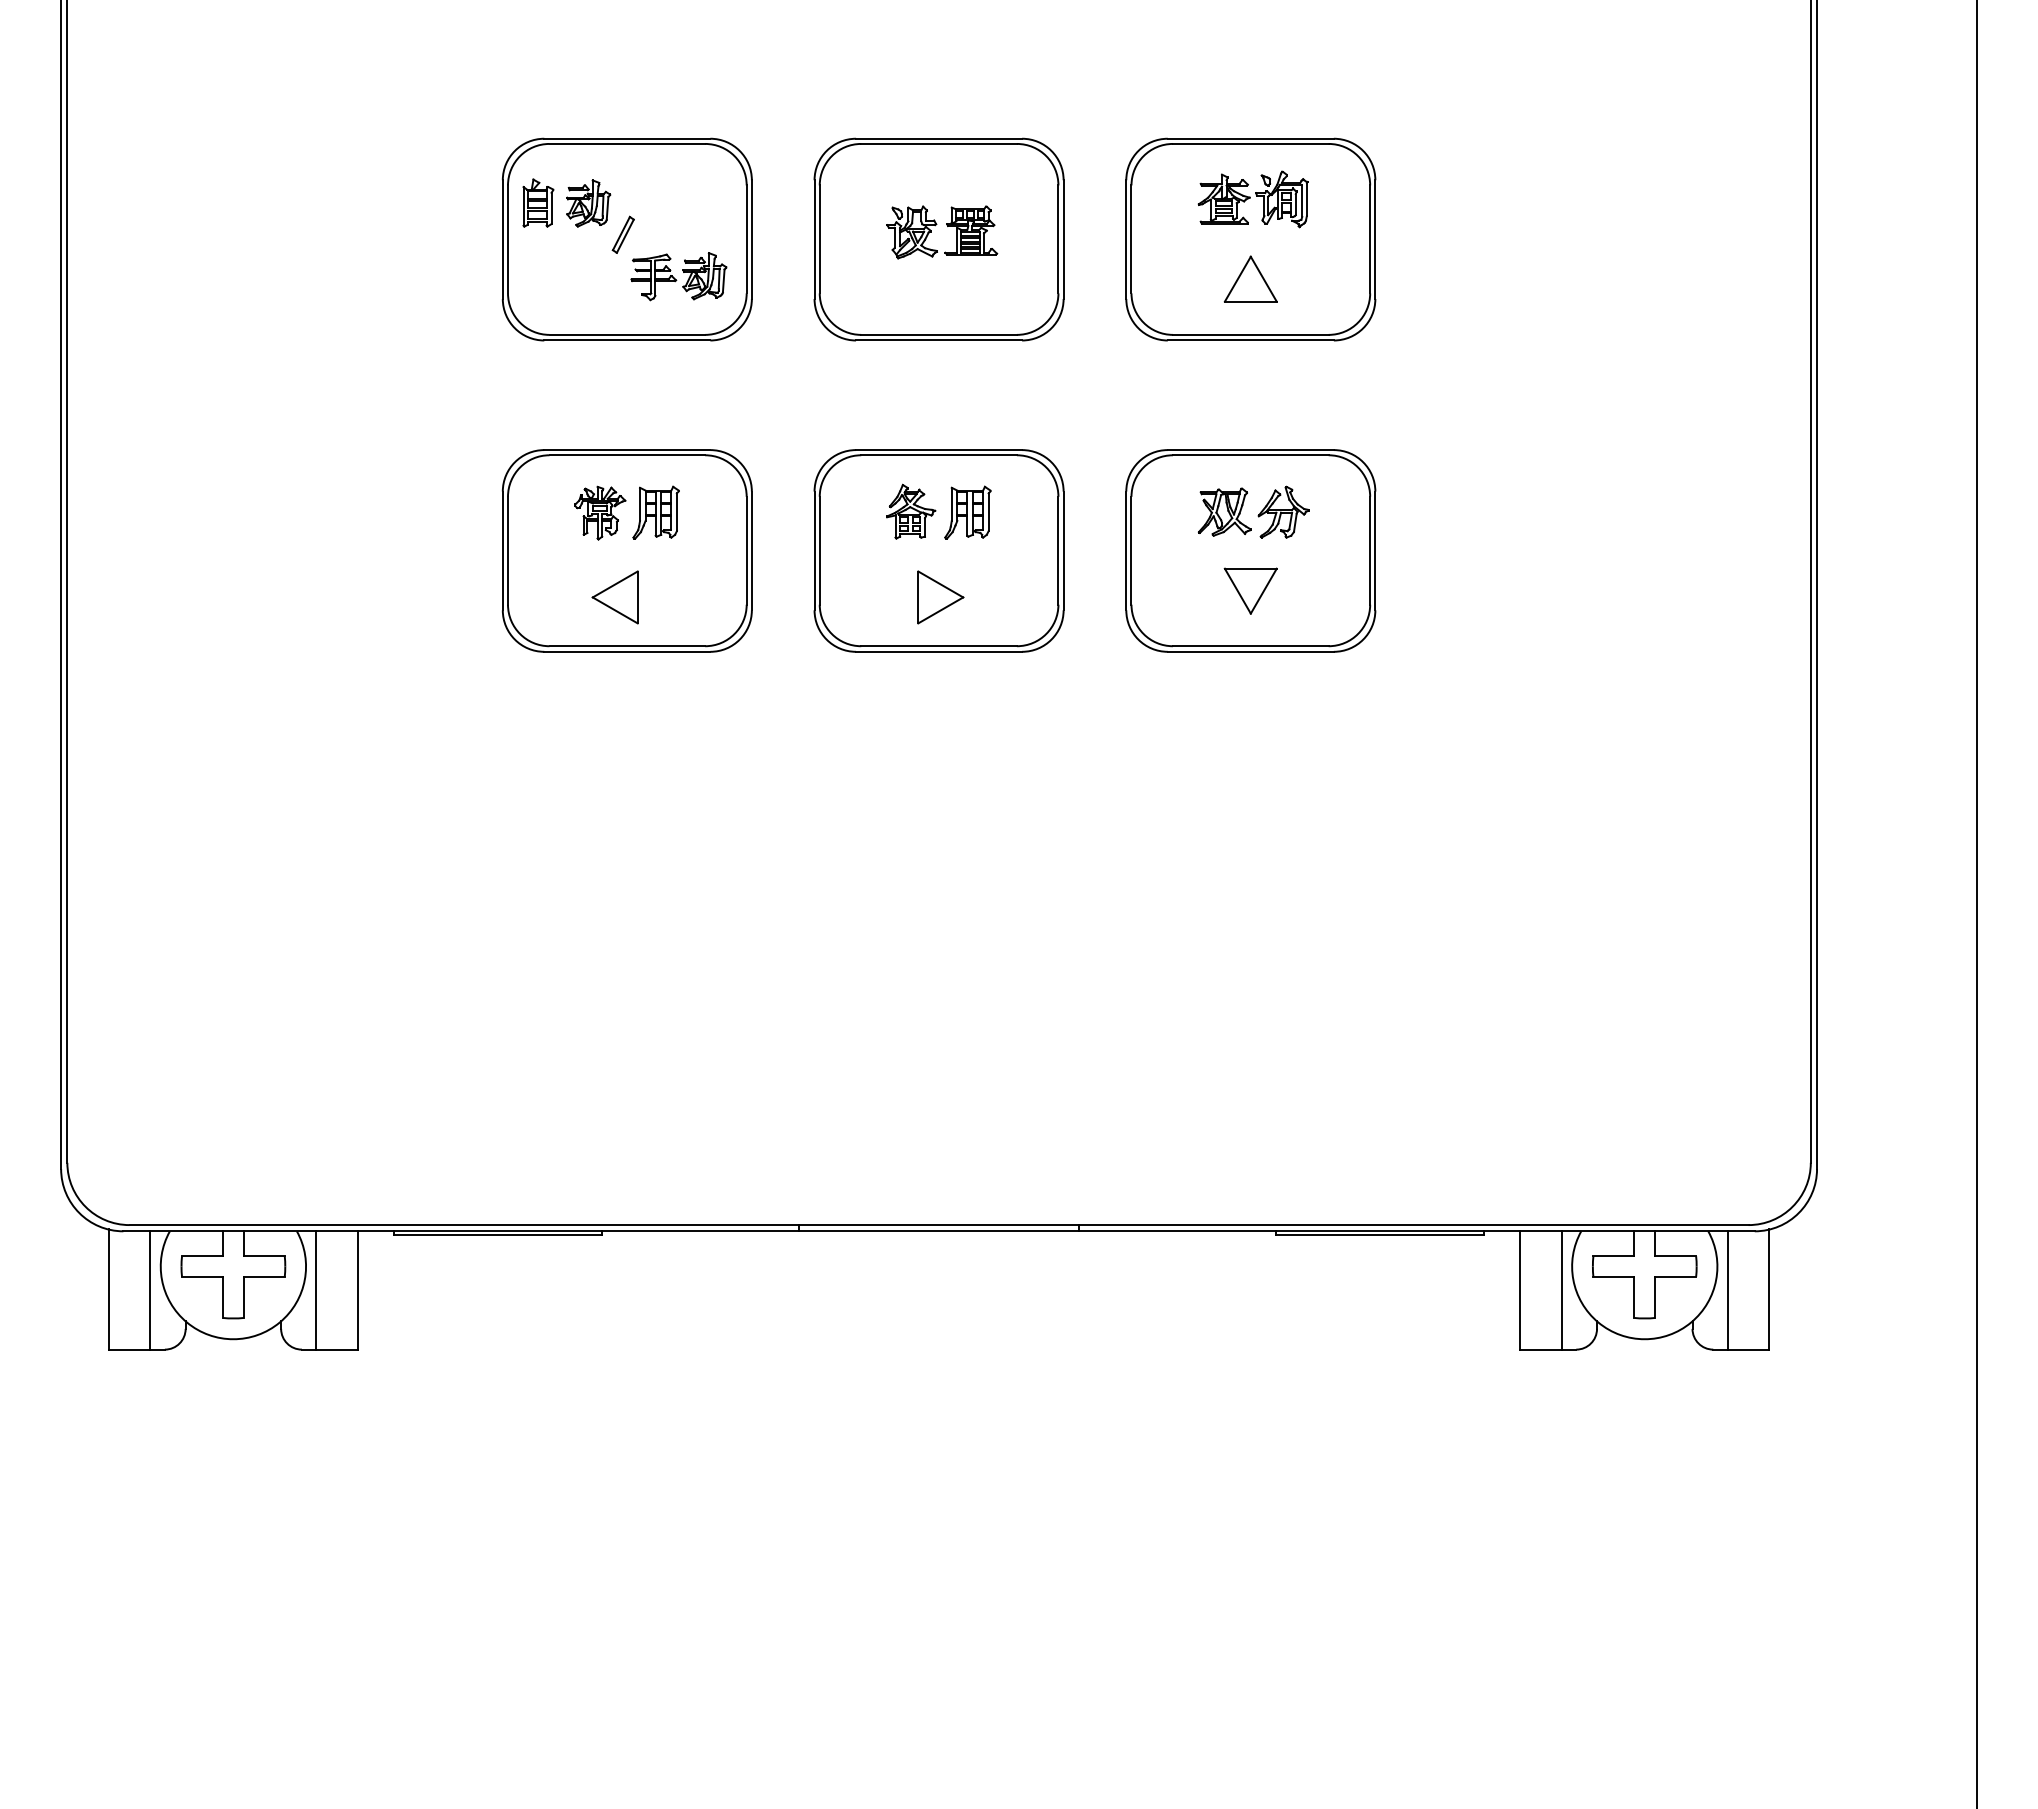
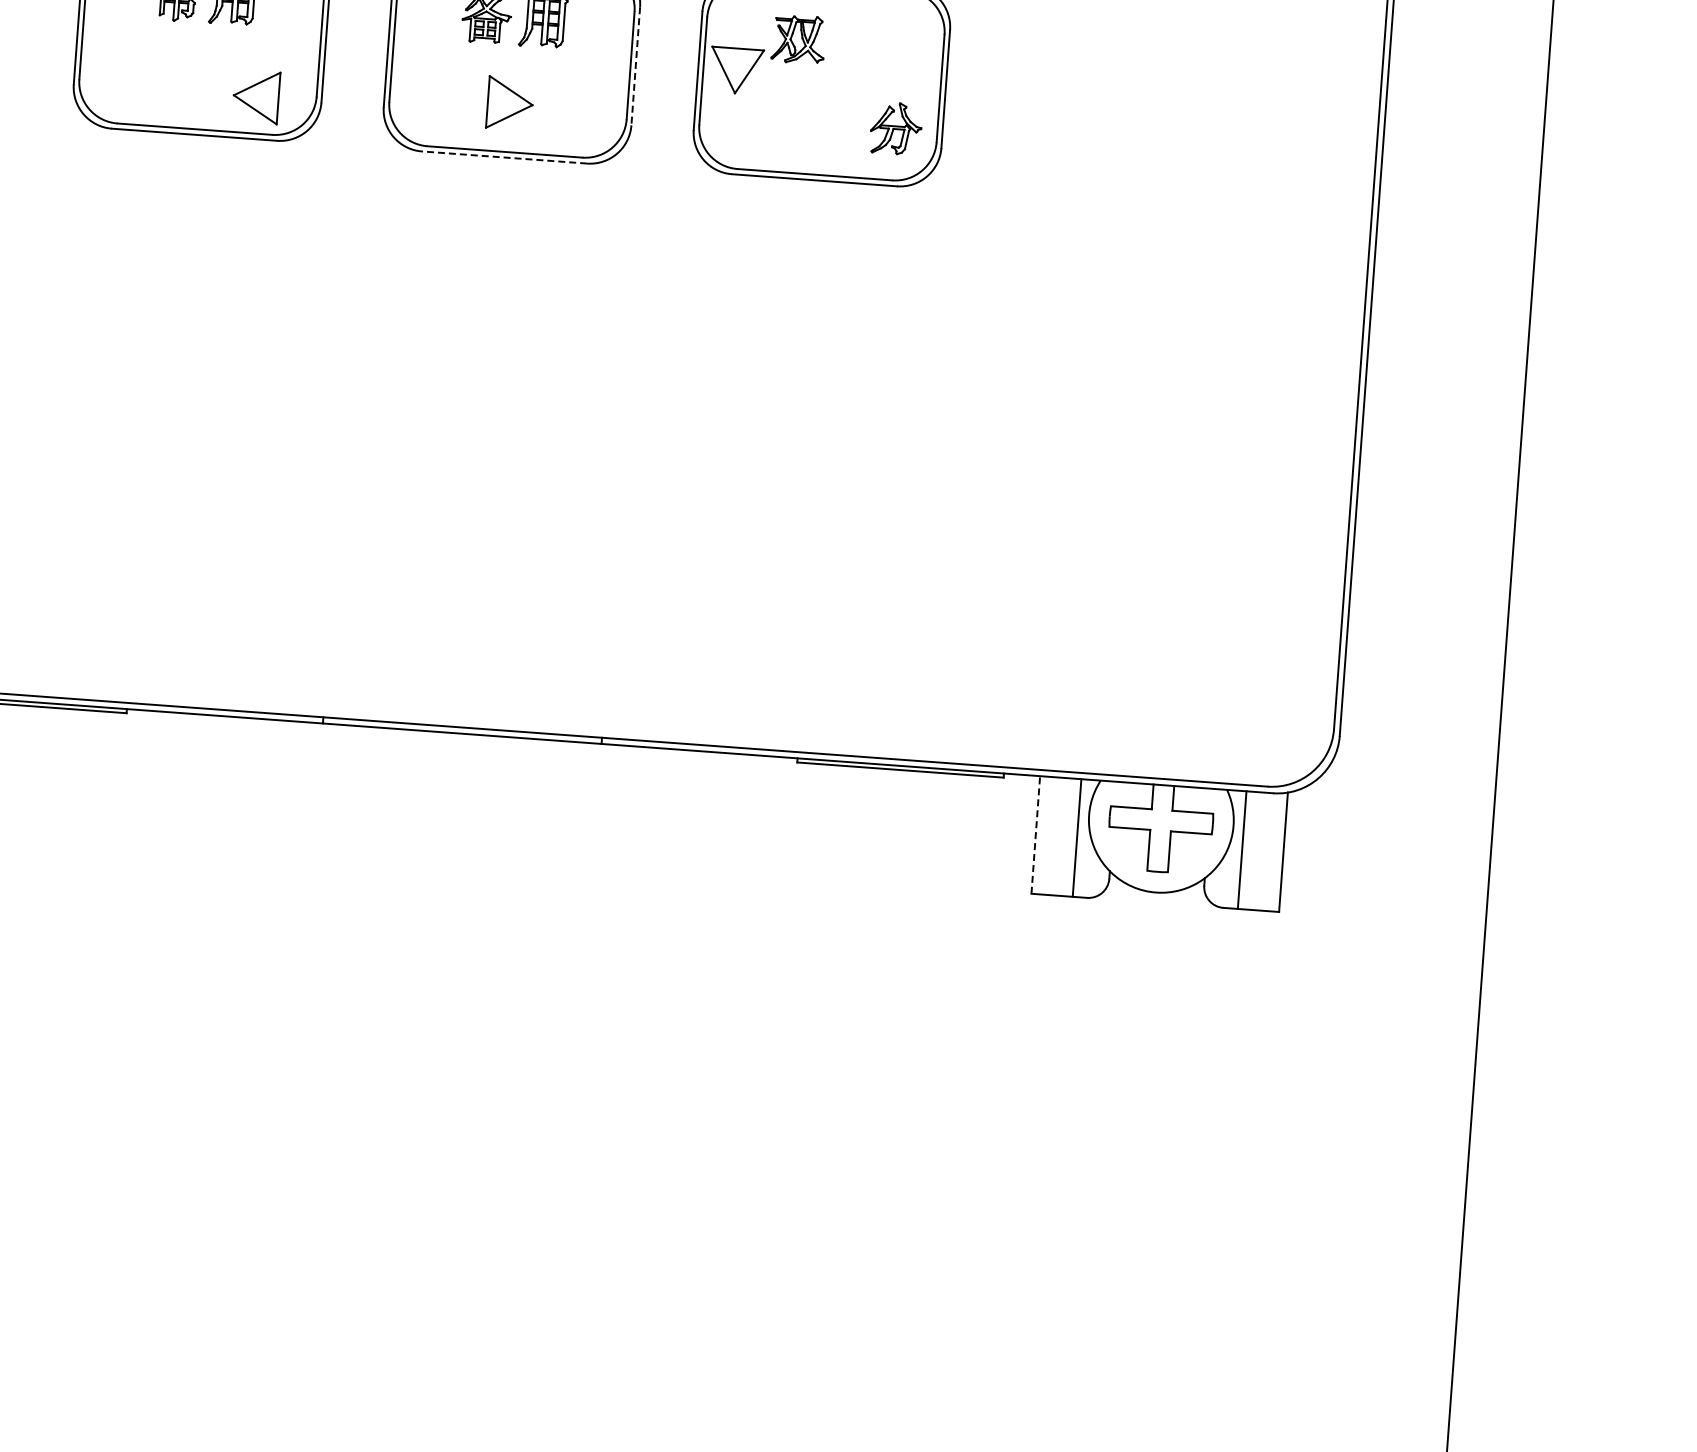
part: (1283, 511) -> (896, 127), moved
line: (1063, 551) -> (635, 66), solid -> dashed
part: (1250, 590) -> (736, 70), moved
part: (614, 597) -> (255, 96), moved
line: (938, 651) -> (504, 157), solid -> dashed
line: (1520, 1289) -> (1036, 834), solid -> dashed

